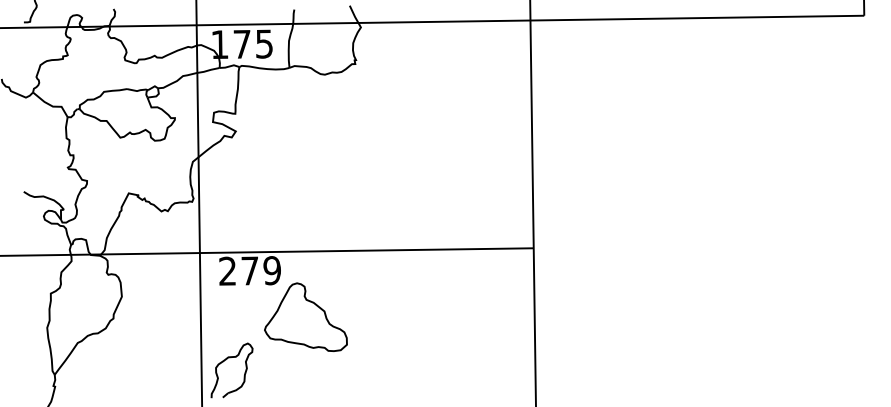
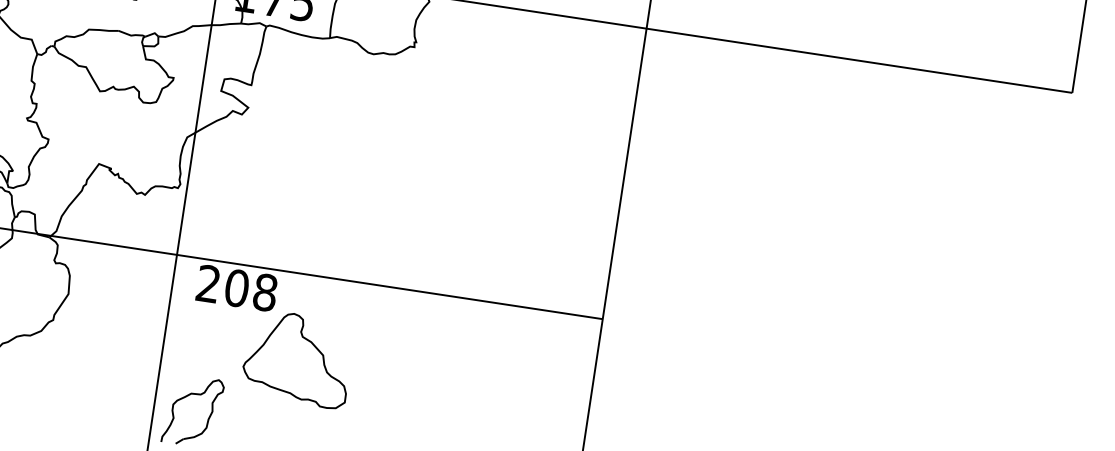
text: (261, 270) -> (251, 290), 279 -> 208

